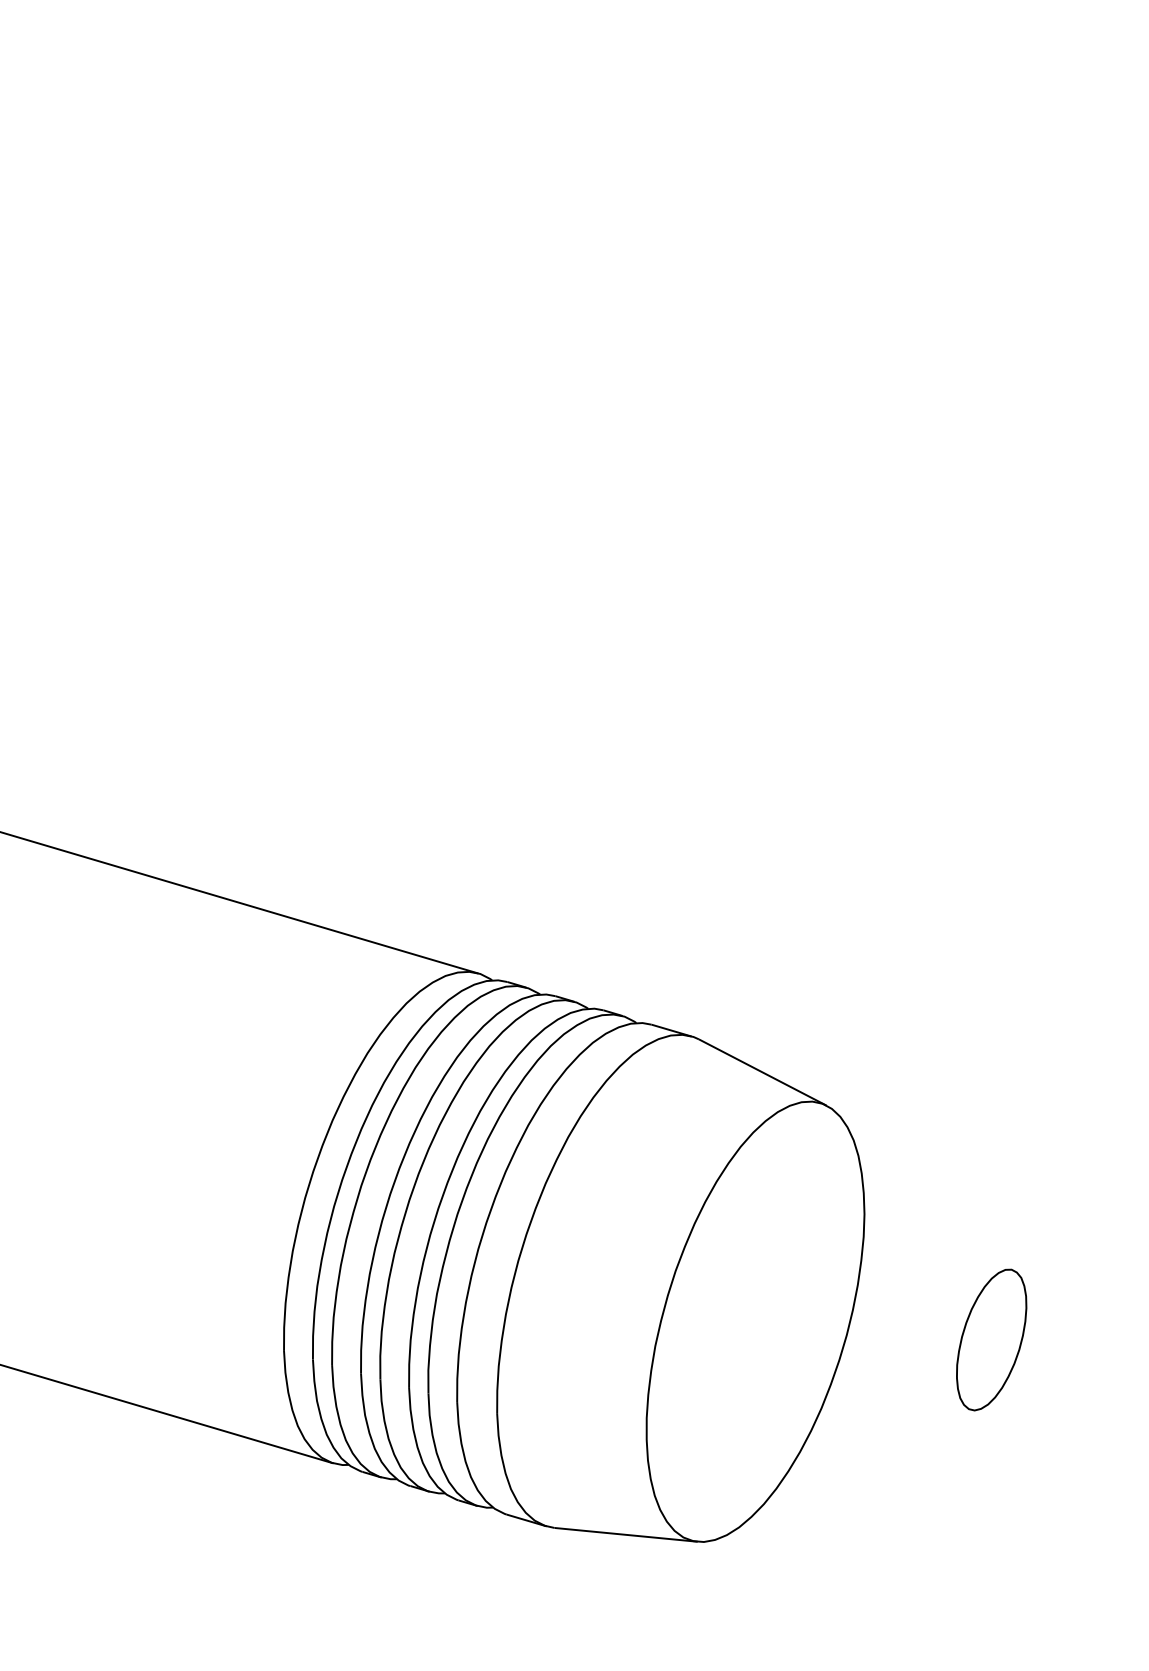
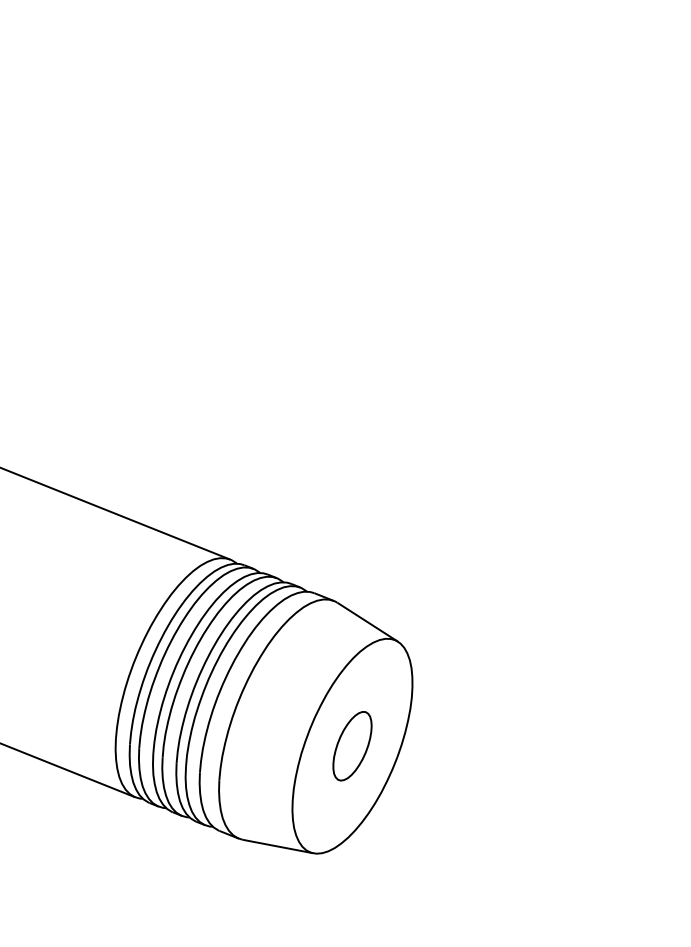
part: (991, 1340) -> (352, 746), moved

